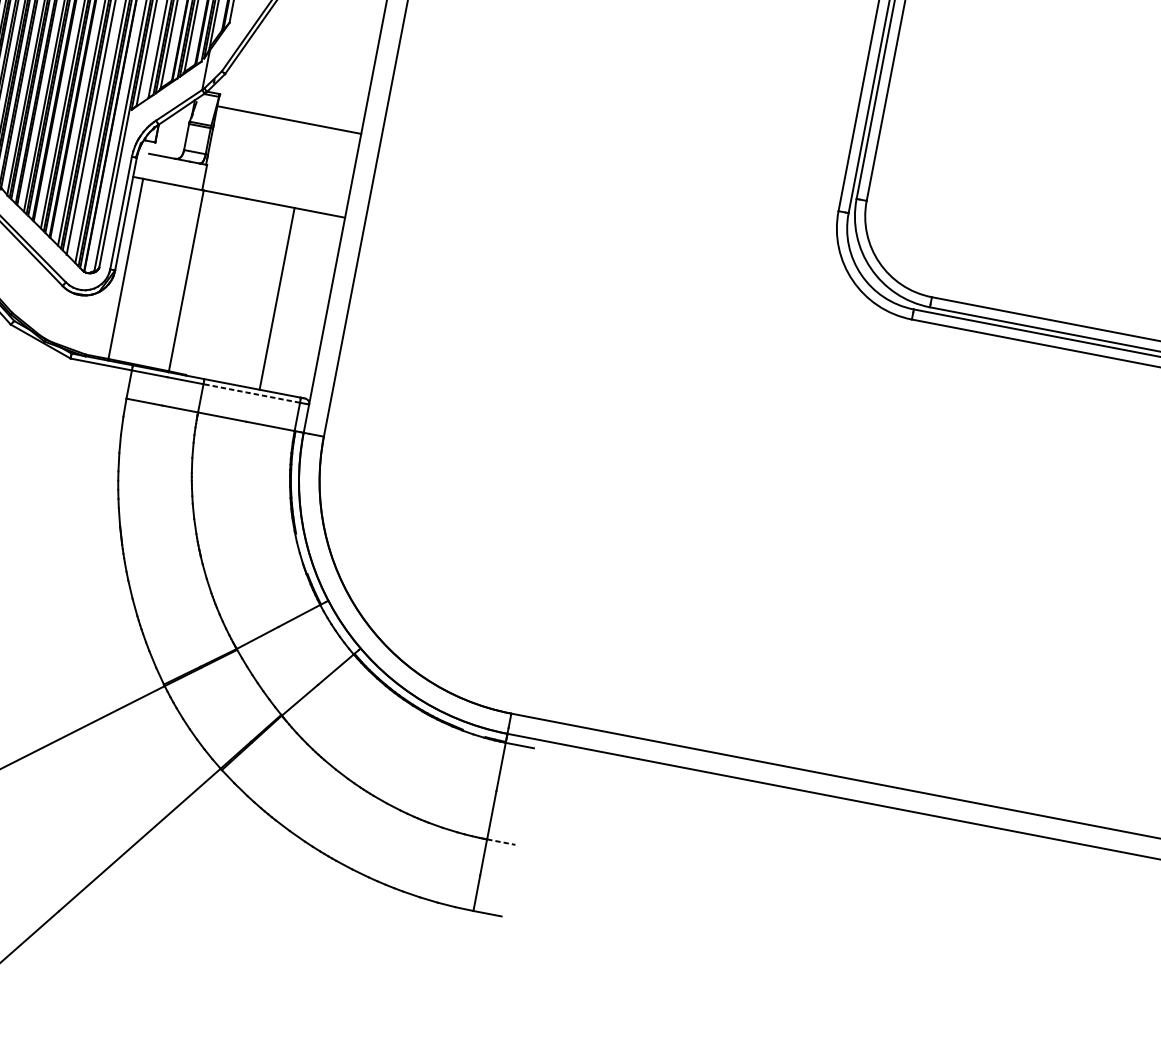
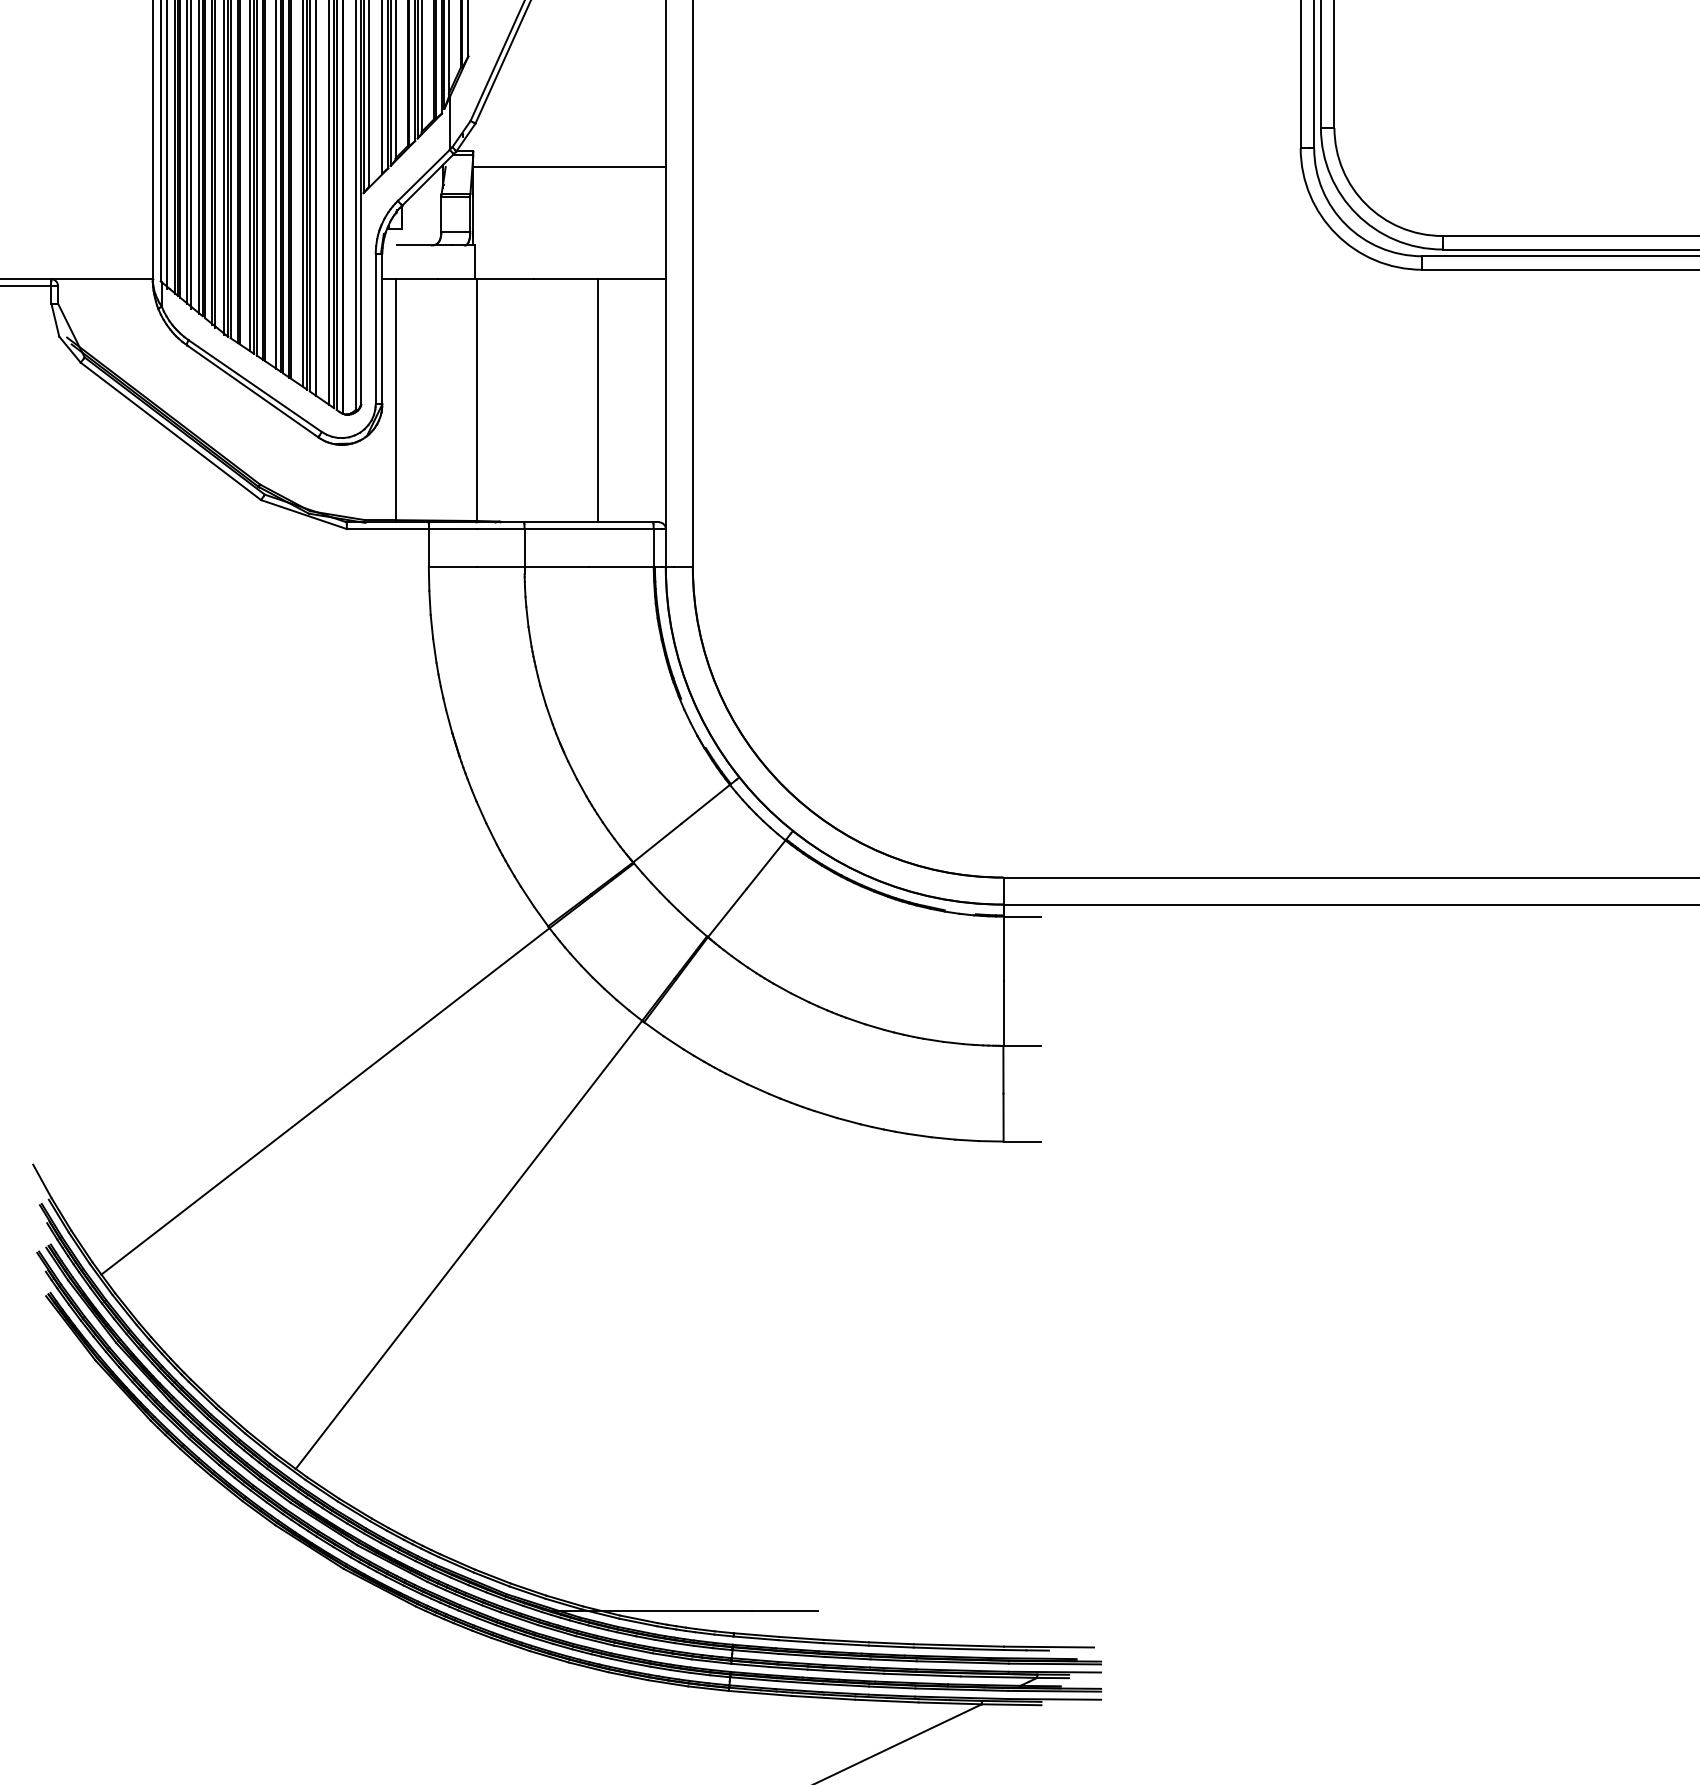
line: (252, 393) -> (589, 529), dashed -> solid
line: (501, 841) -> (1022, 1045), dashed -> solid

